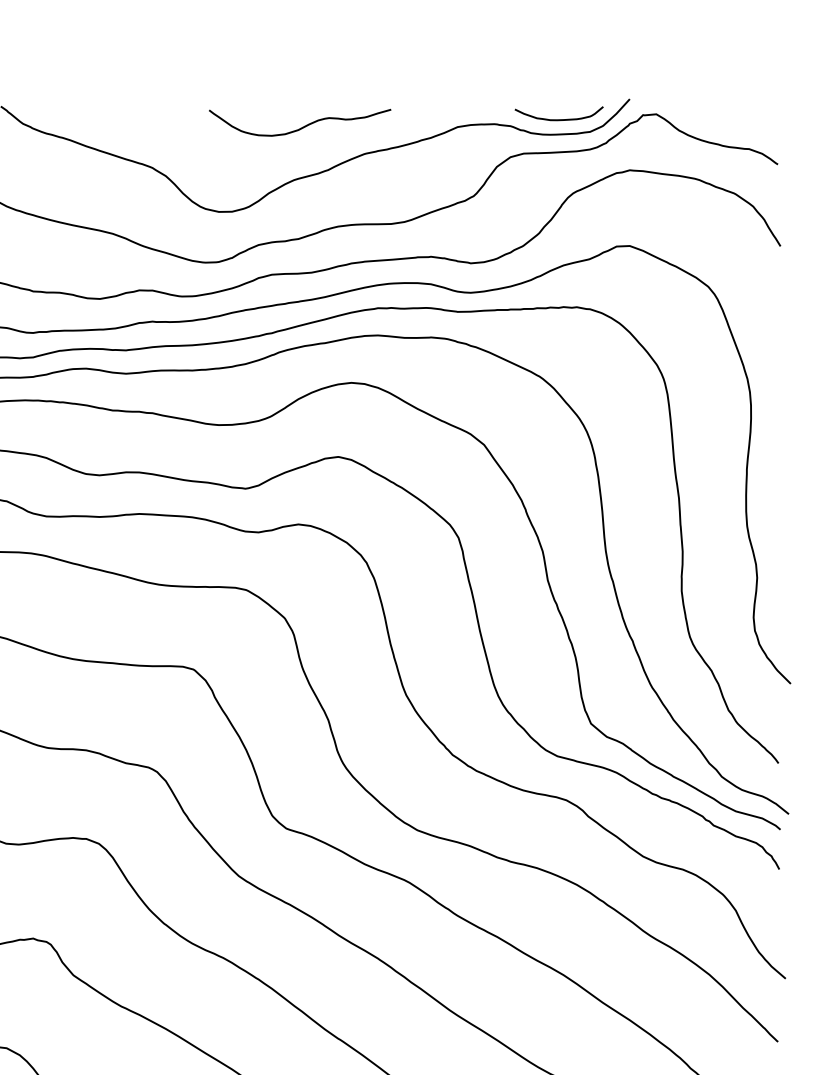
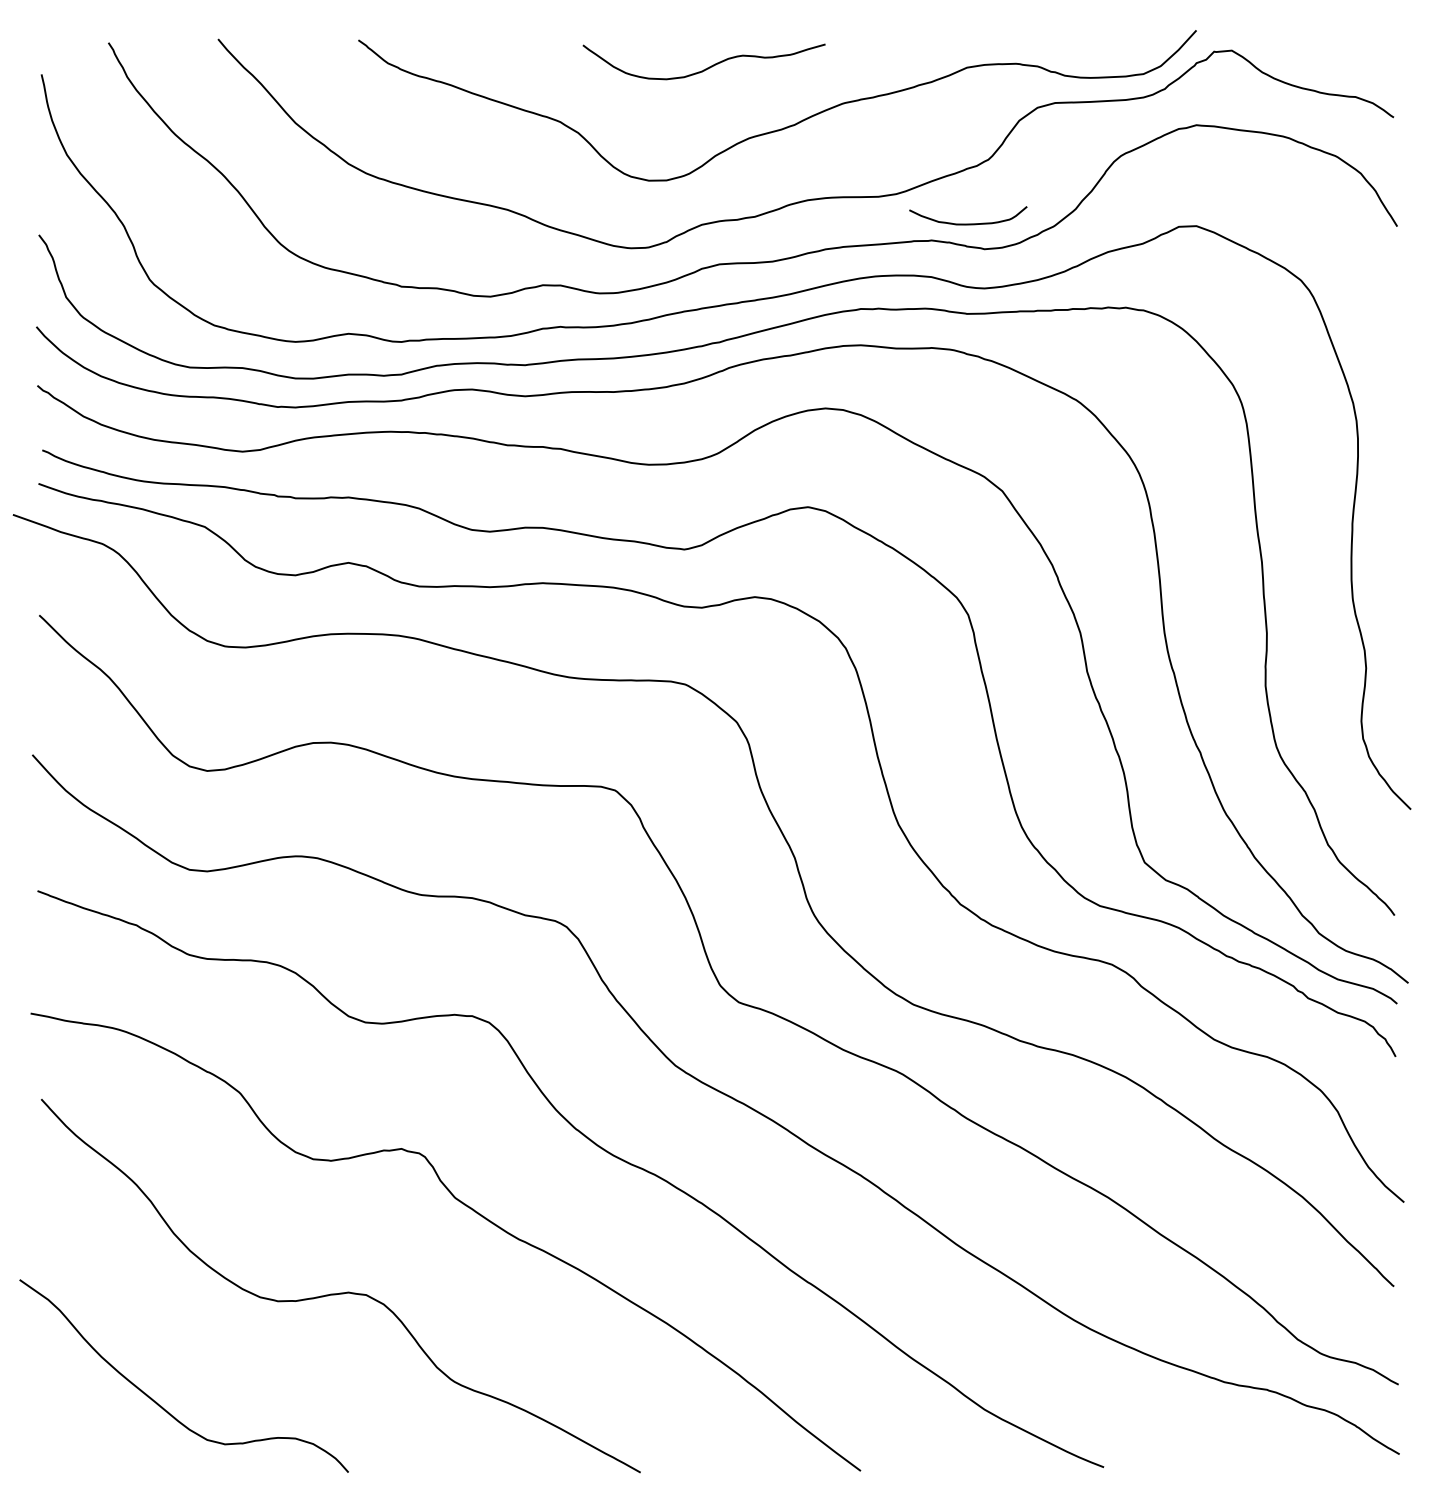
curve: (559, 119) -> (968, 223), moved
curve: (302, 126) -> (707, 67), moved

